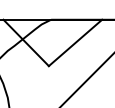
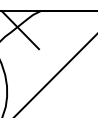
line: (75, 43) -> (60, 30), removed

